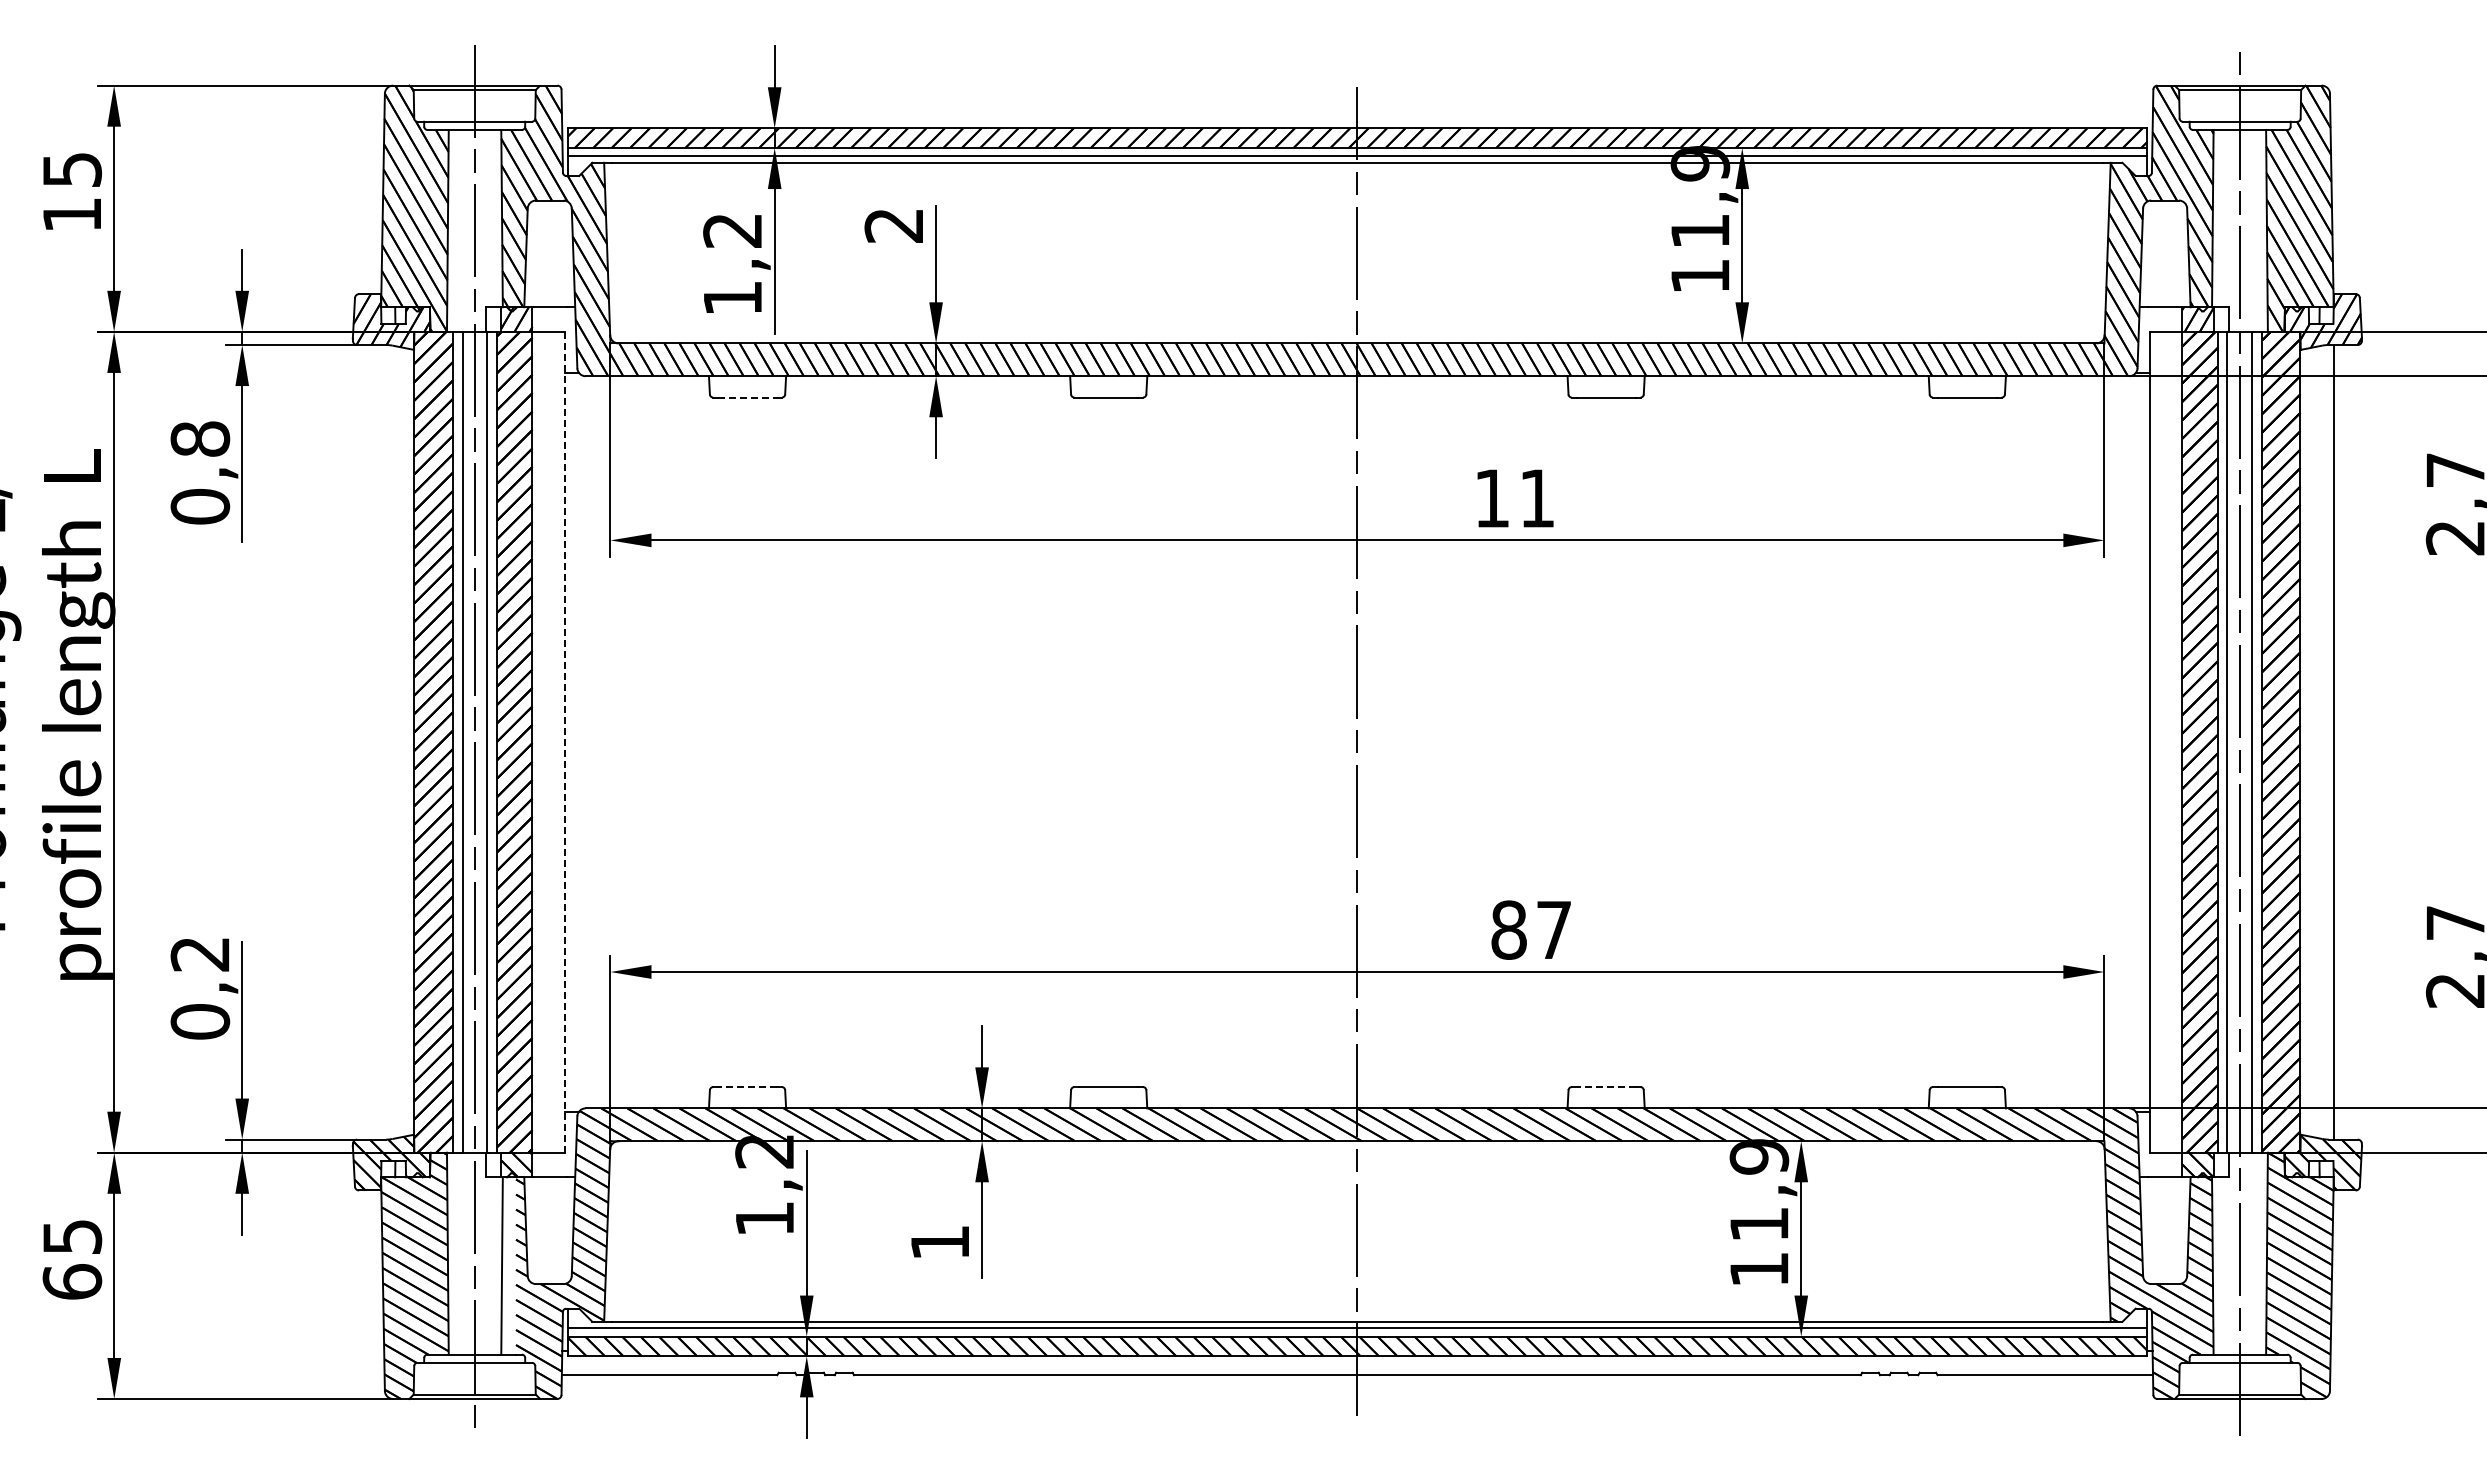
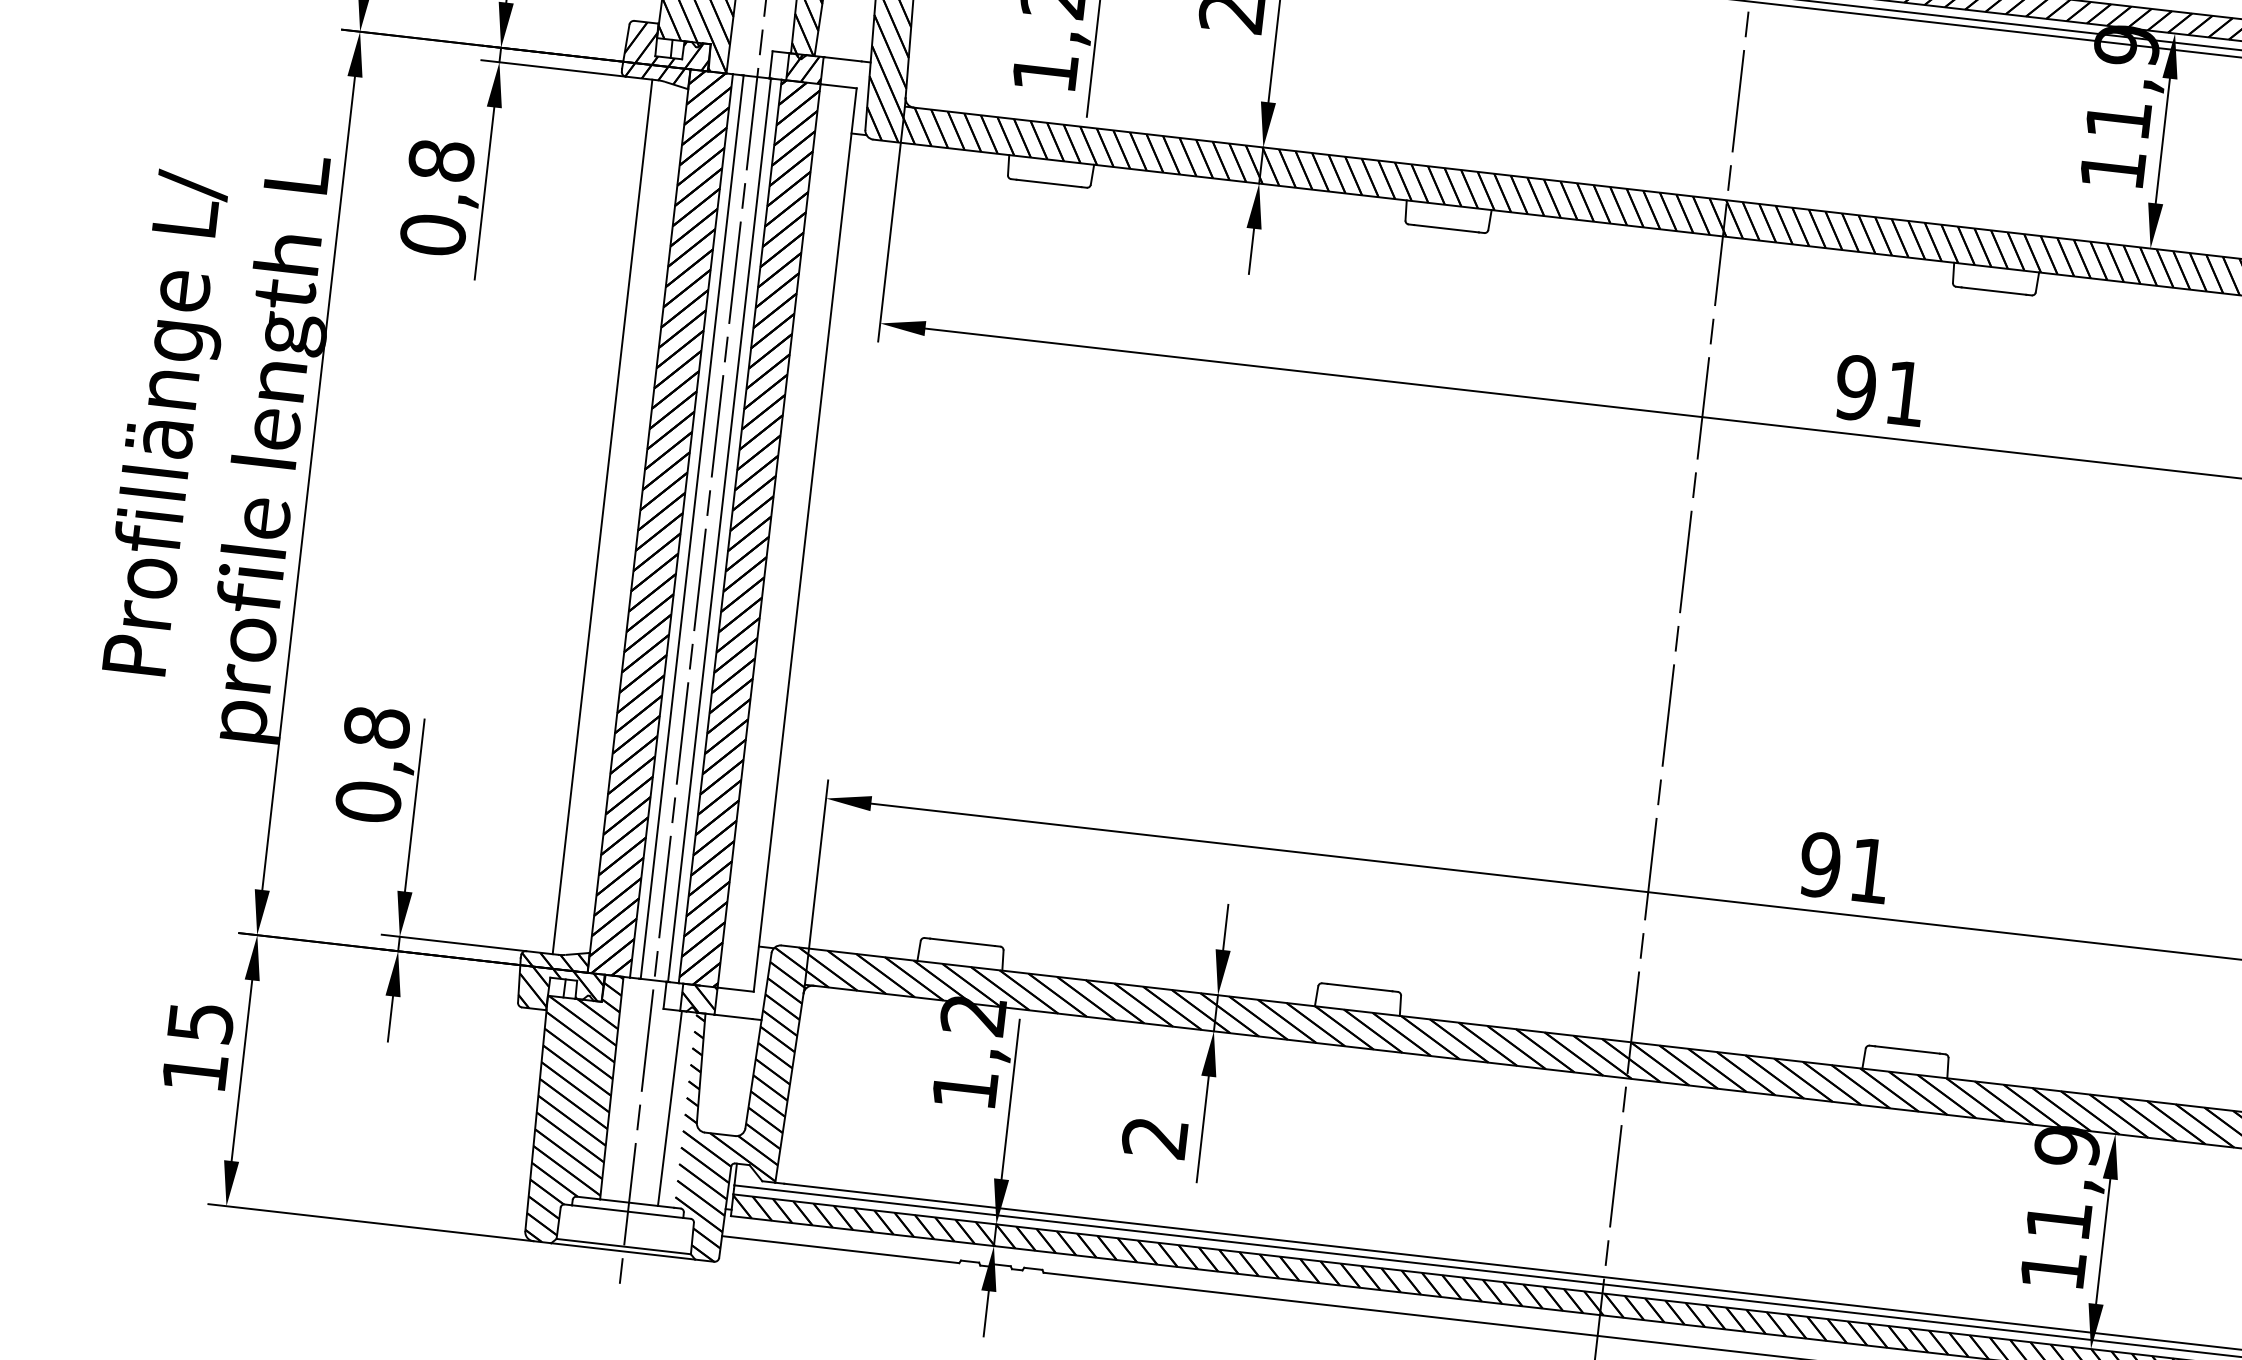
line: (748, 397) -> (1050, 183), dashed -> solid
text: (1491, 498) -> (1855, 387), 11 -> 91
line: (565, 741) -> (805, 539), dashed -> solid
line: (381, 742) -> (602, 517), added
text: (1530, 929) -> (1844, 867), 87 -> 91
text: (200, 953) -> (377, 726), 0,2 -> 0,8
line: (747, 1087) -> (962, 942), dashed -> solid
line: (1605, 1087) -> (1906, 1050), dashed -> solid
text: (939, 1242) -> (1154, 1137), 1 -> 2
text: (72, 1281) -> (195, 1071), 65 -> 15

